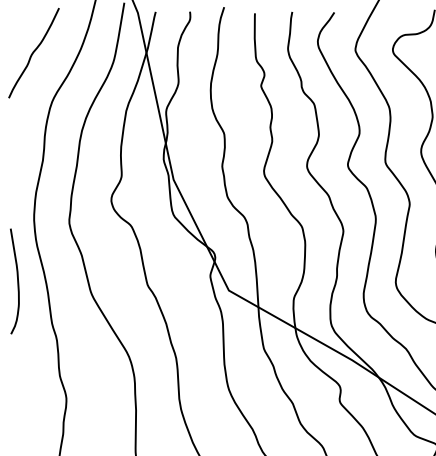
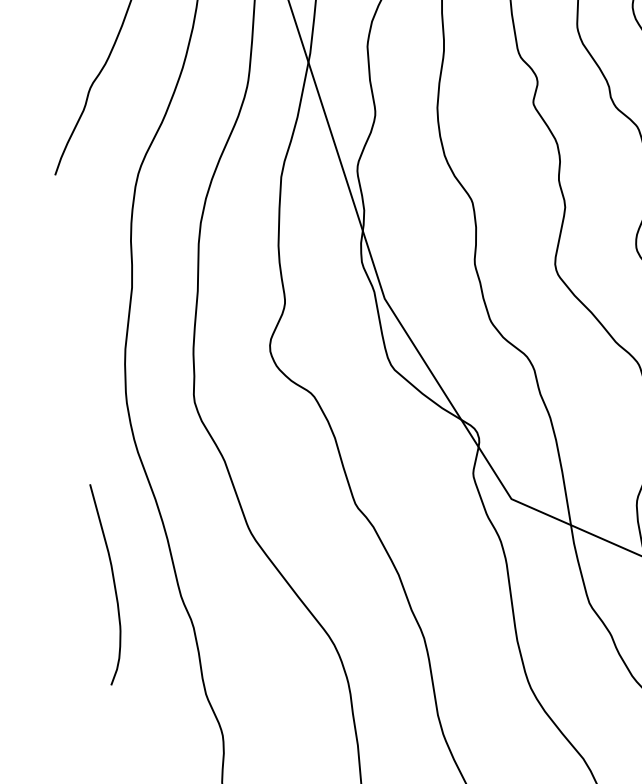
curve: (17, 281) -> (113, 583), moved

